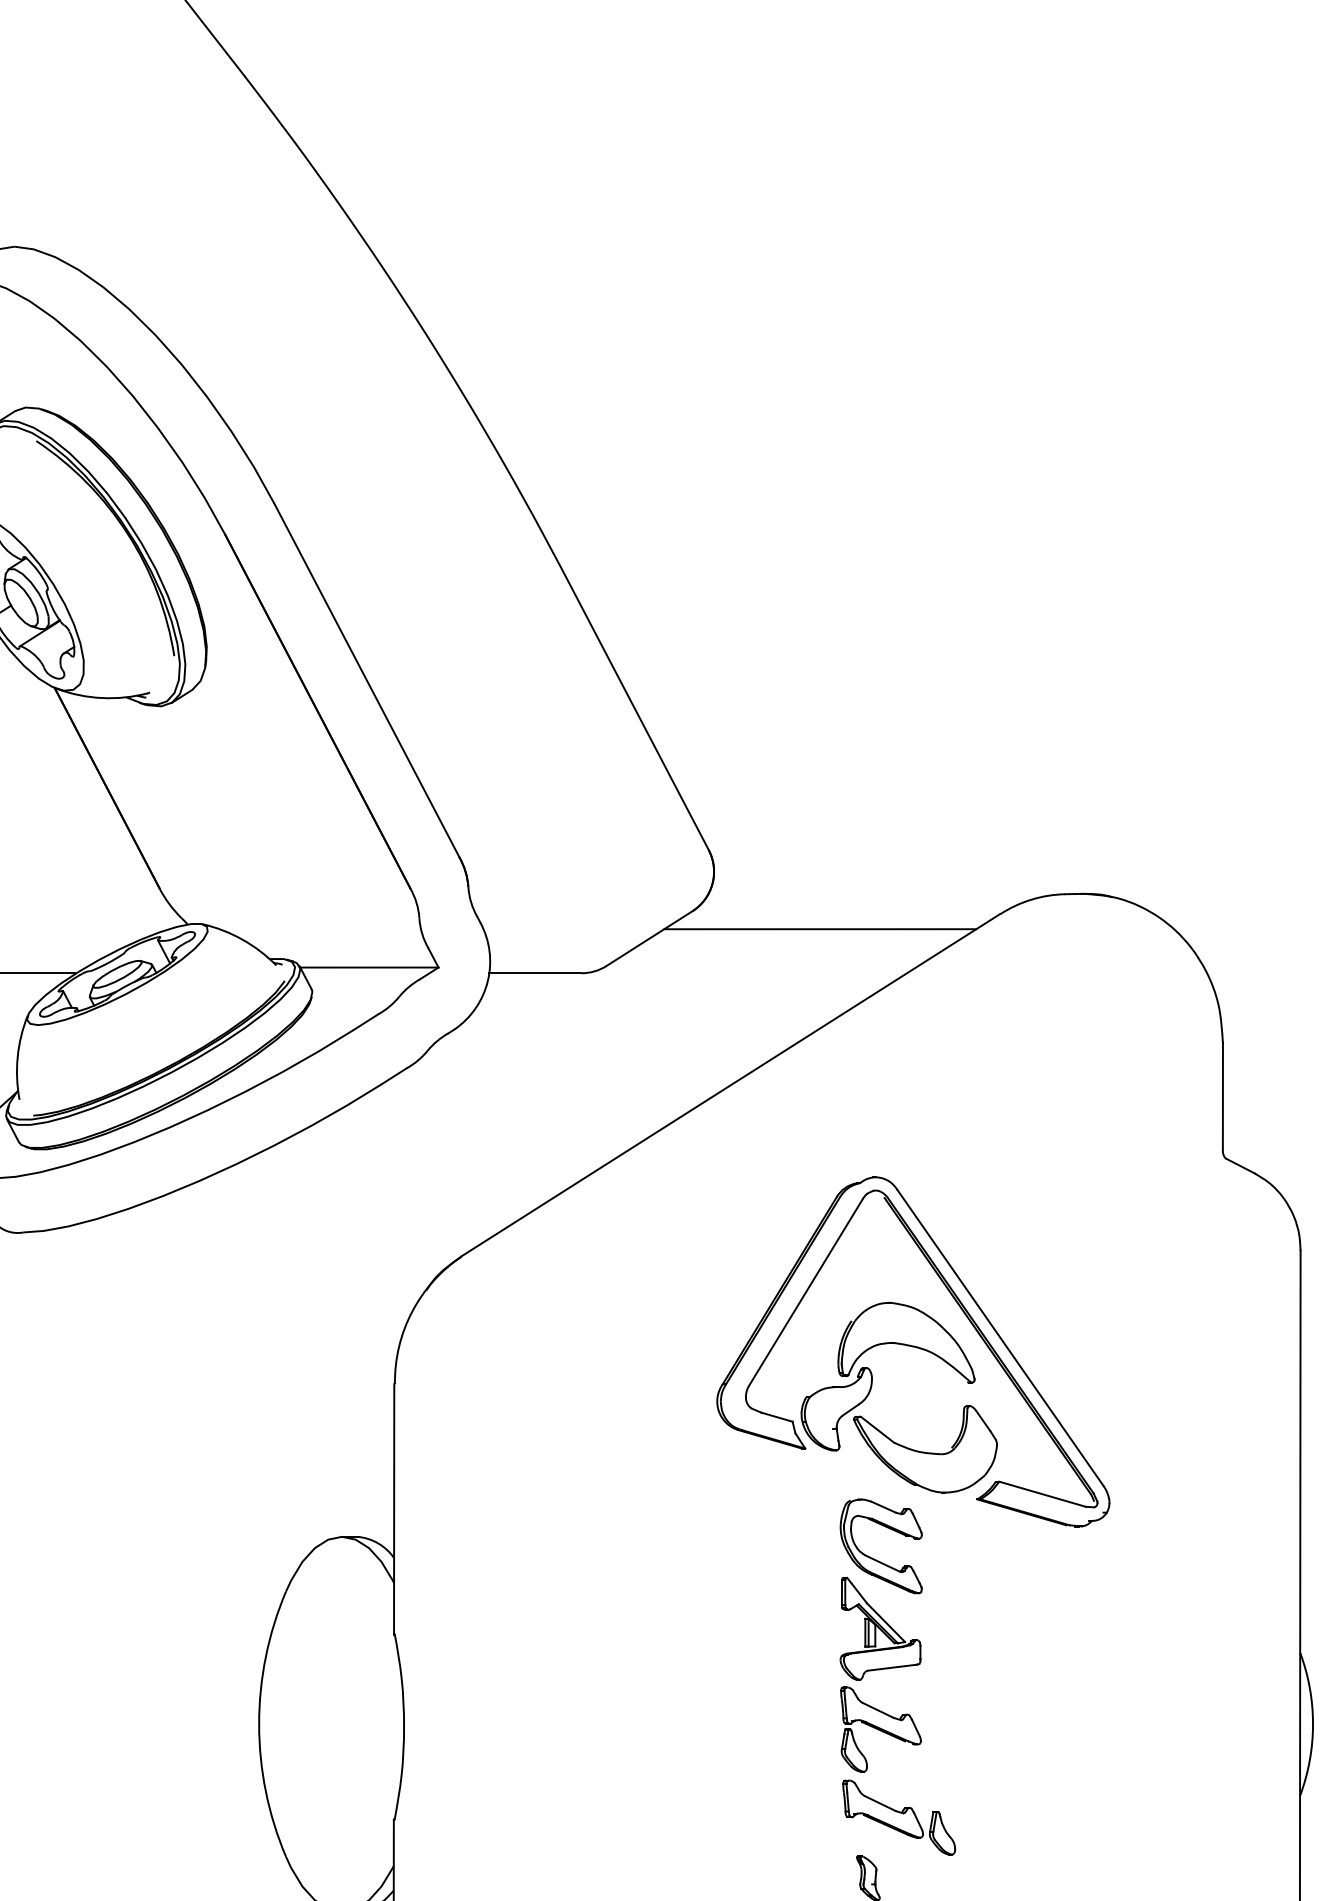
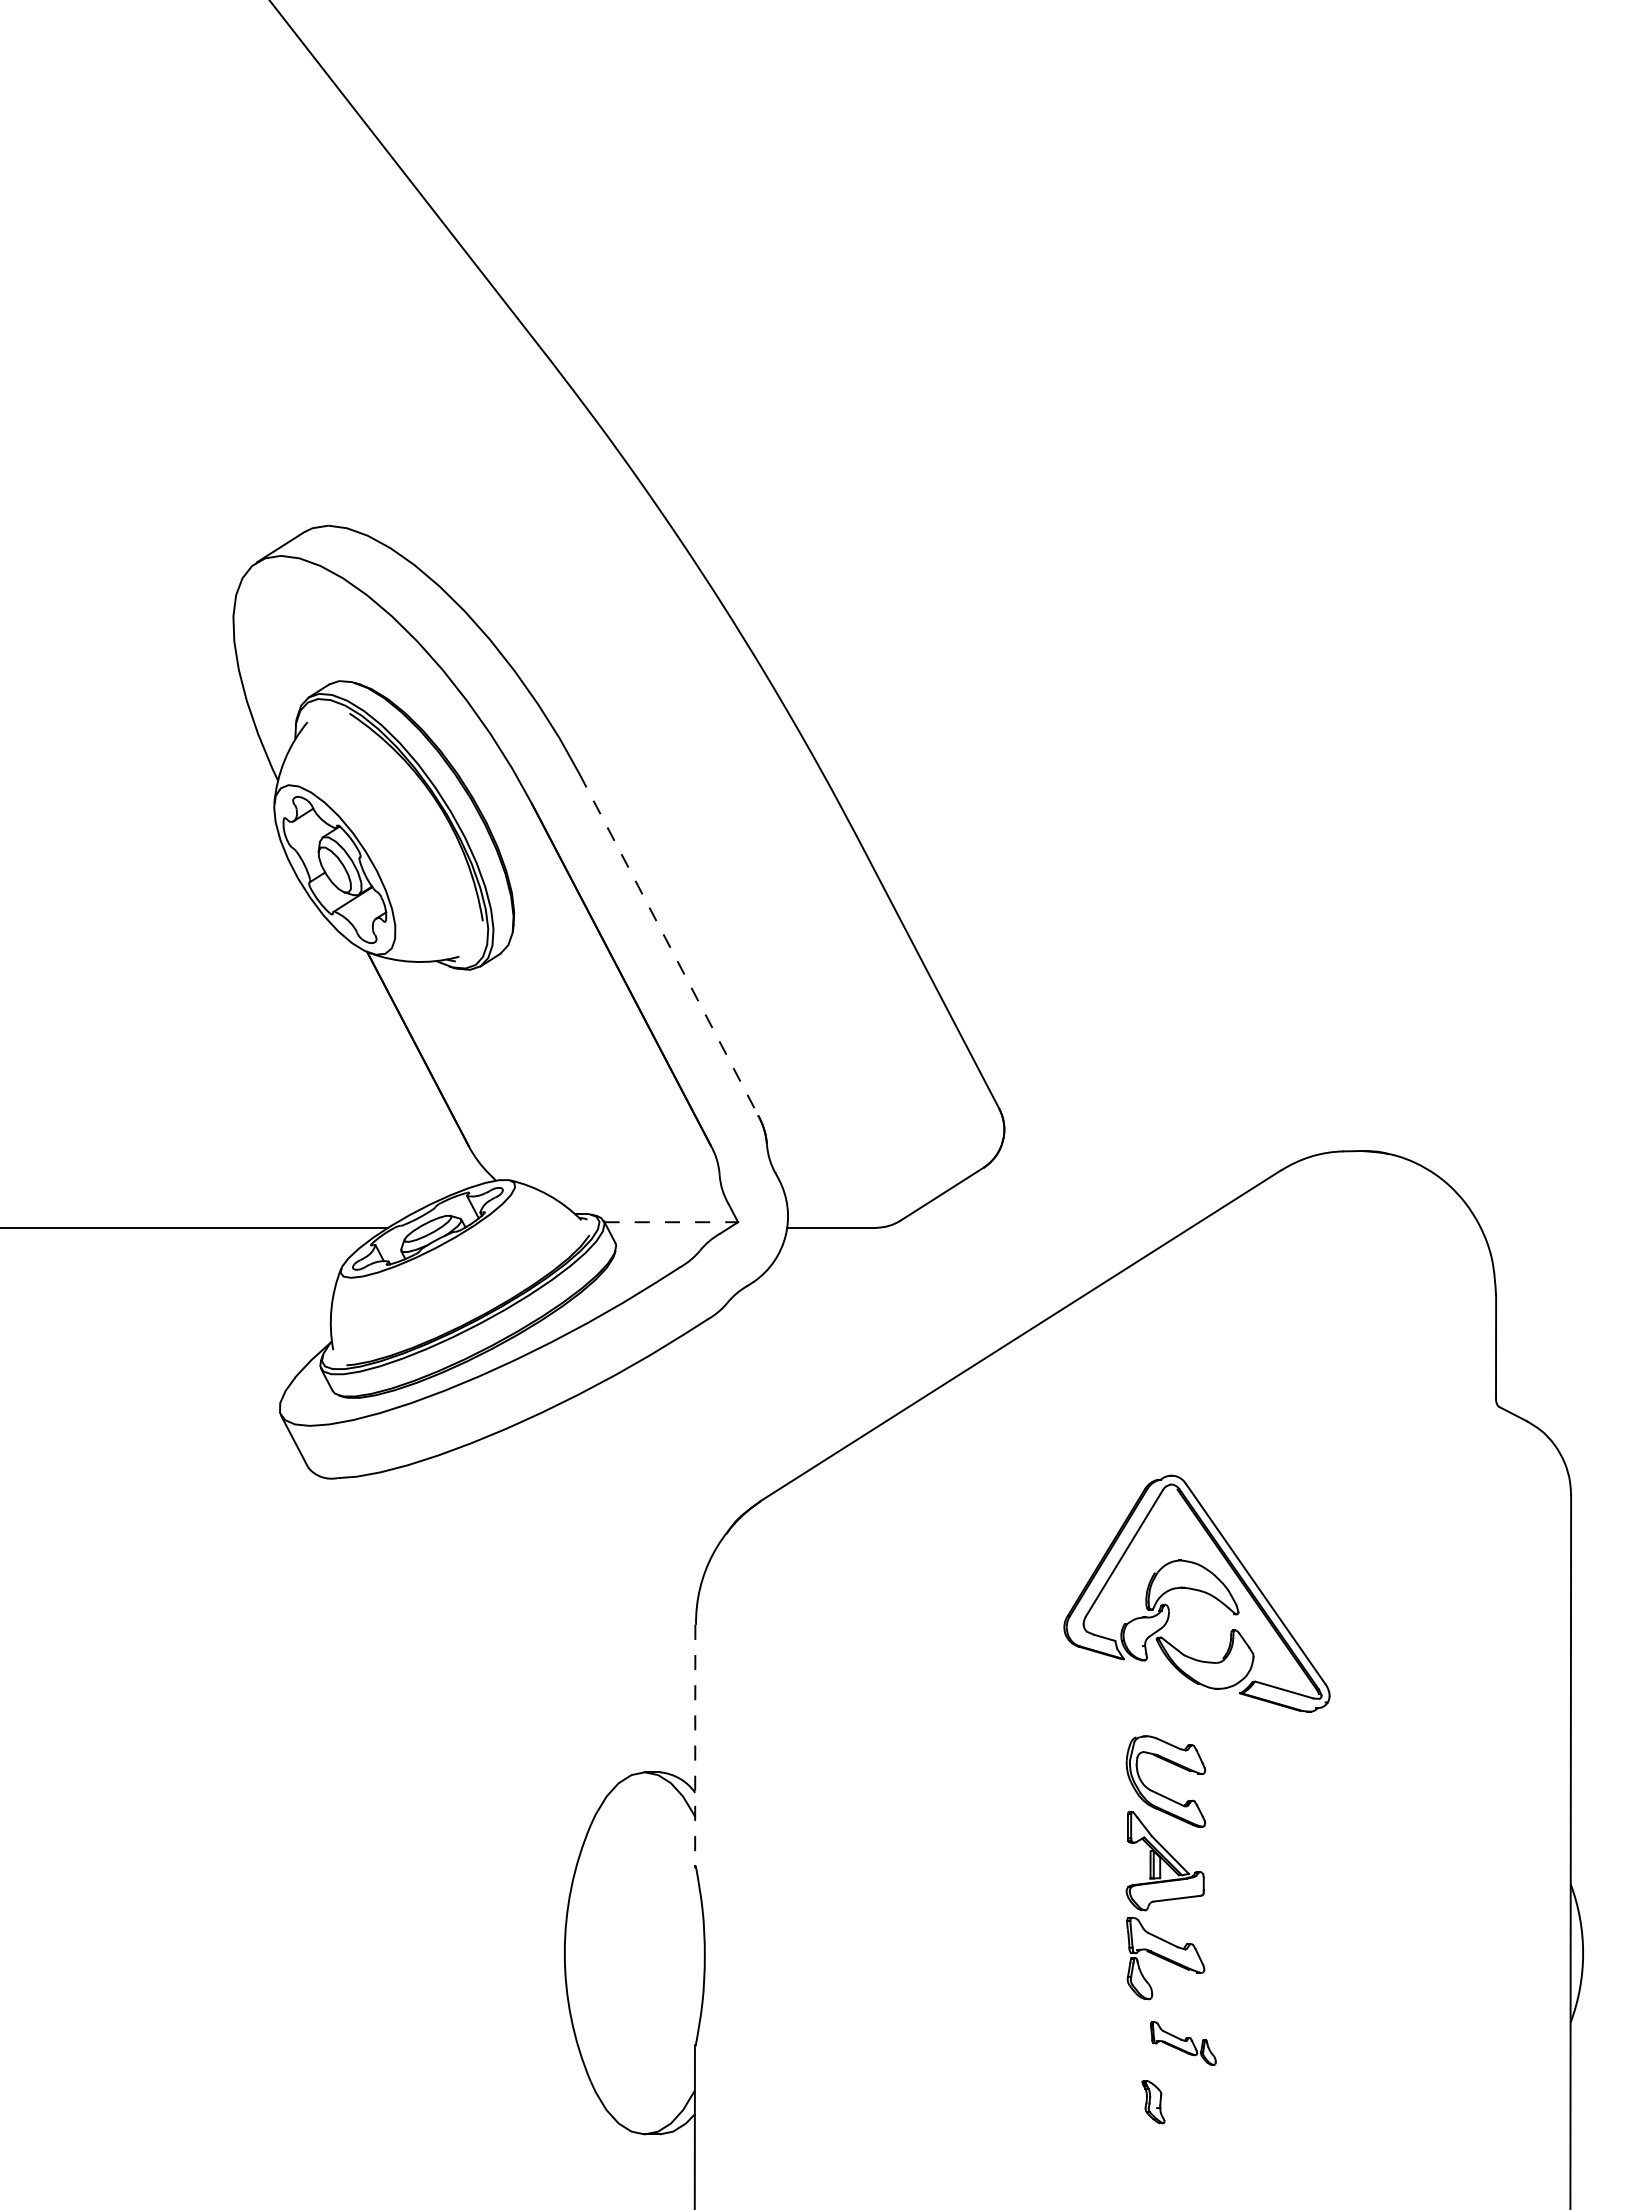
line: (366, 680) -> (668, 944), solid -> dashed
line: (819, 929) -> (1106, 1185), removed
line: (369, 967) -> (671, 1222), solid -> dashed
part: (912, 1351) -> (1196, 1593), size x0.7
line: (394, 1509) -> (695, 1745), solid -> dashed
part: (899, 1817) -> (1183, 2043), size x0.6

